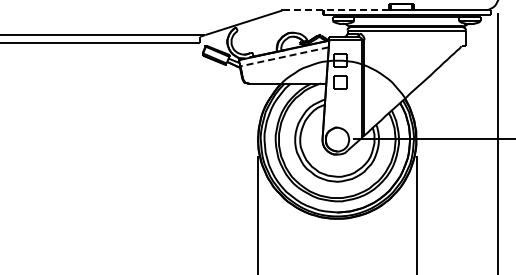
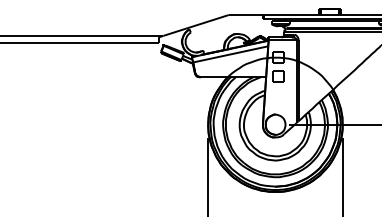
line: (336, 9) -> (274, 14), dashed -> solid
line: (284, 56) -> (230, 54), dashed -> solid

